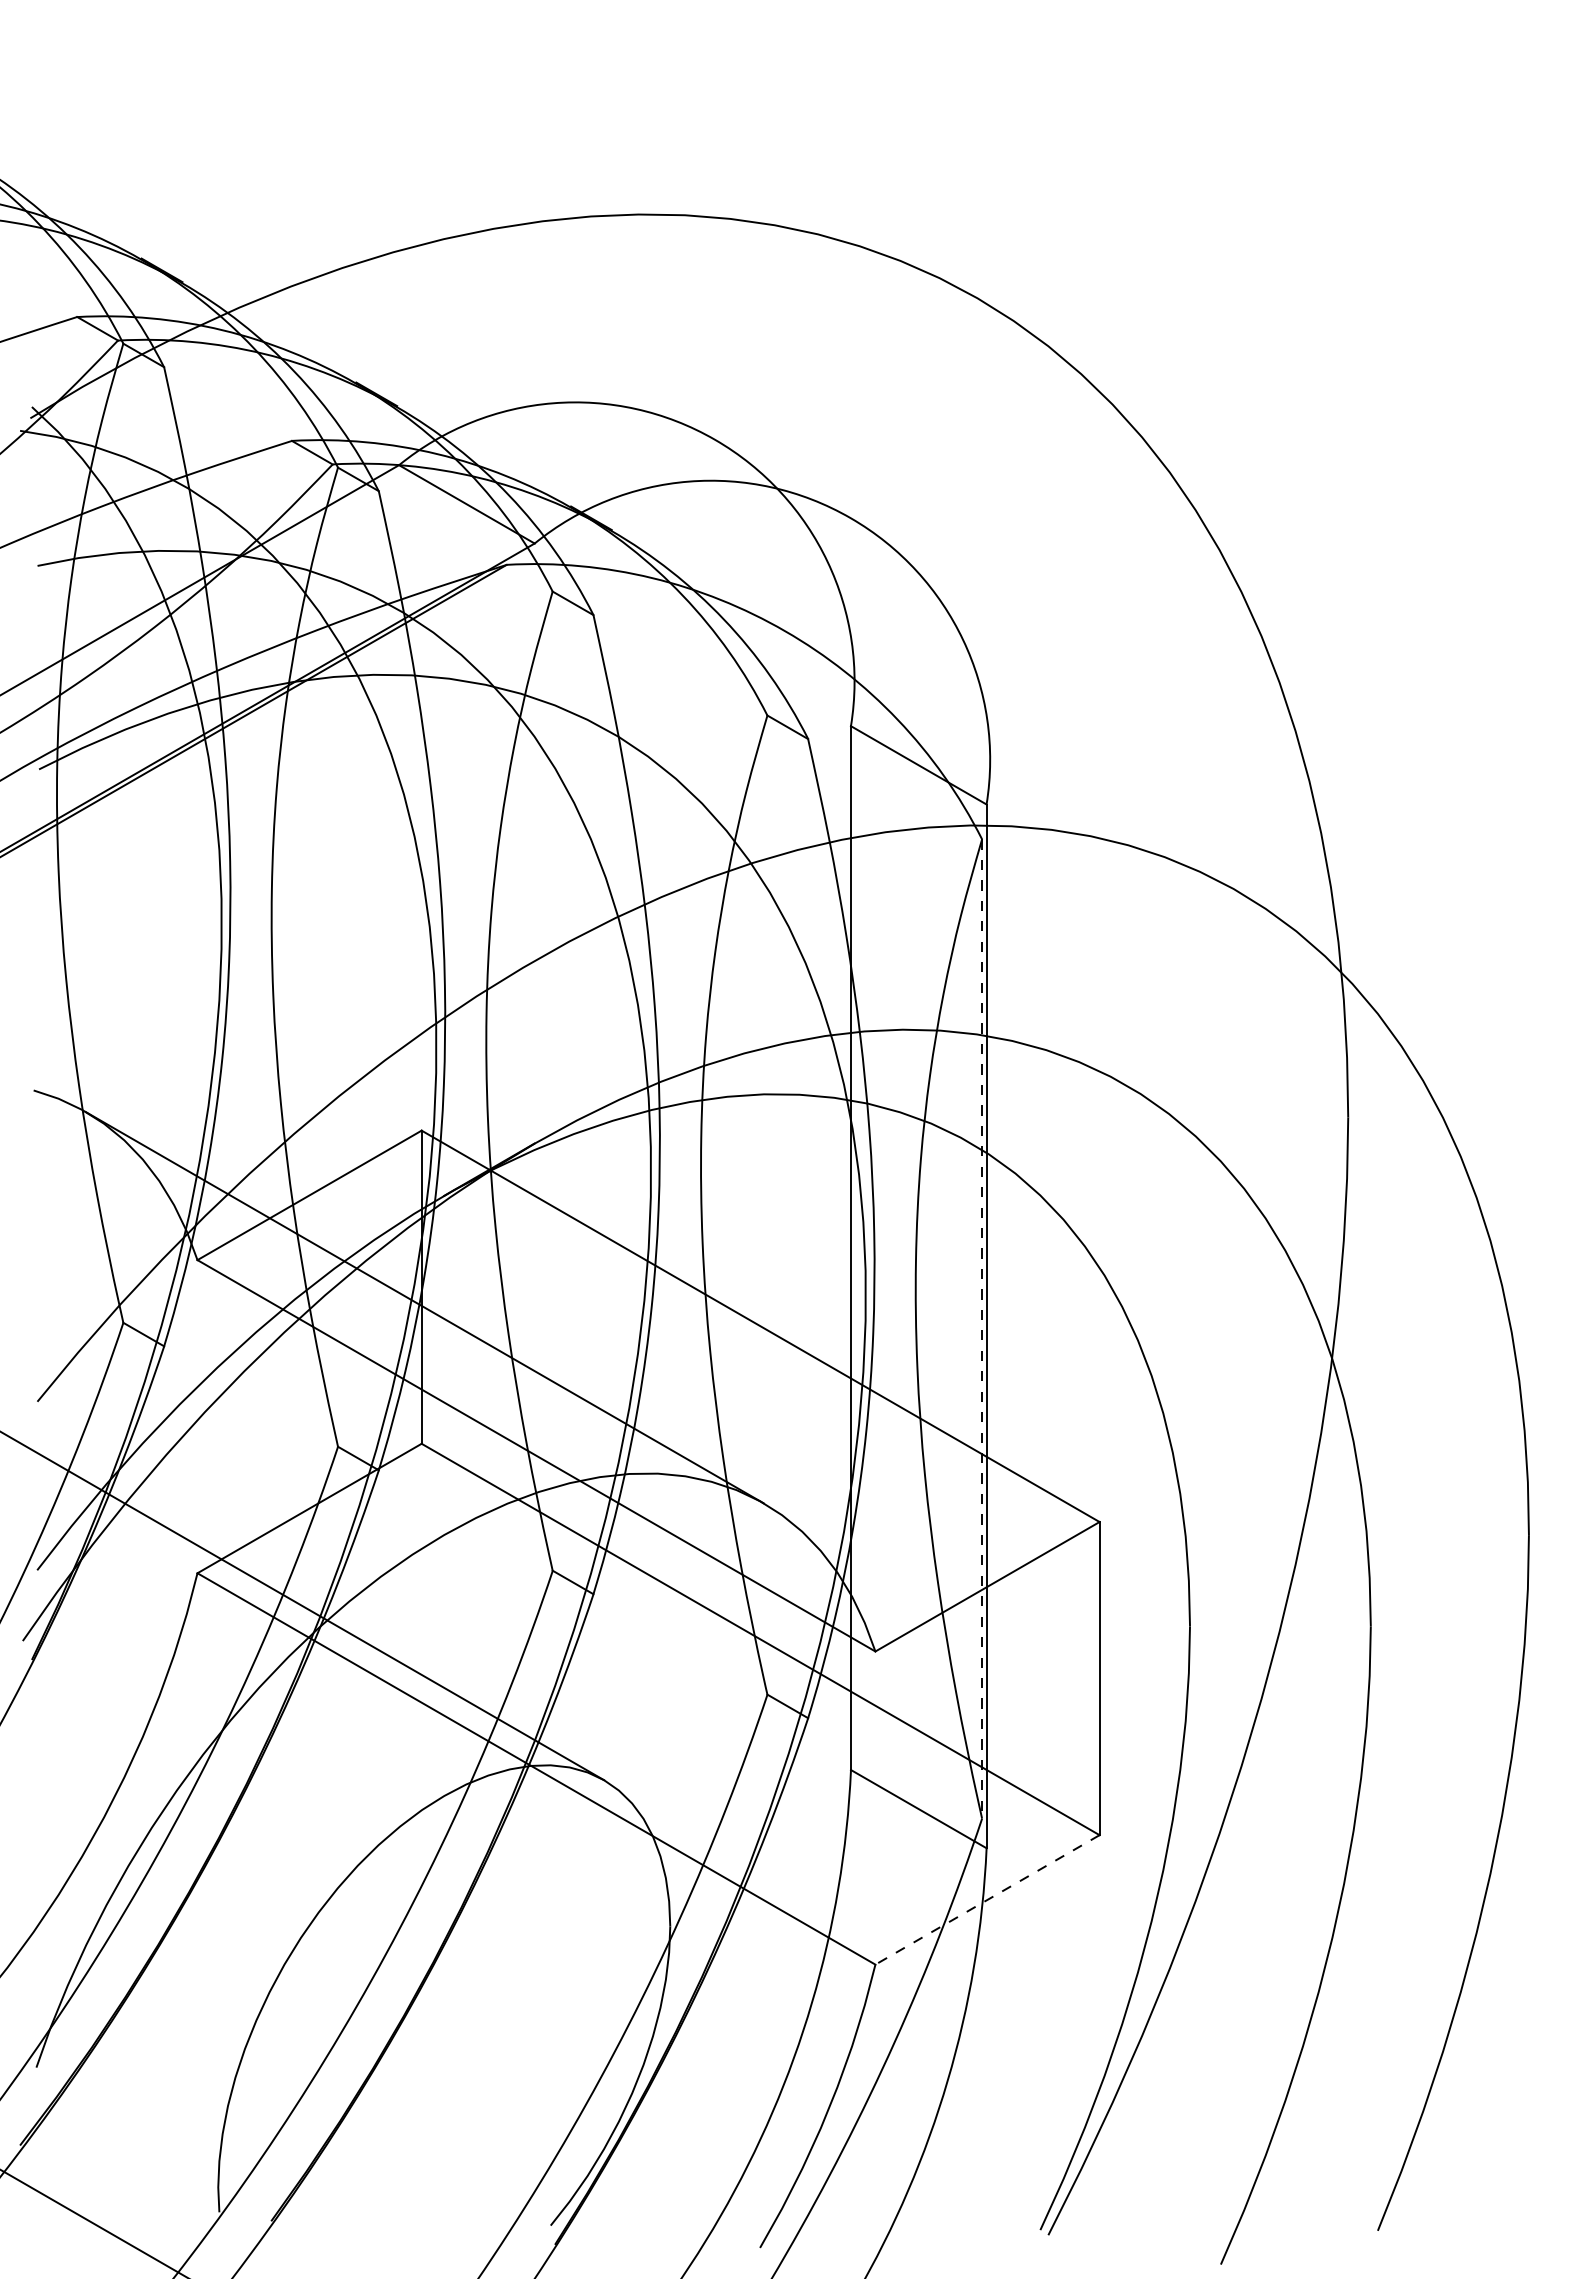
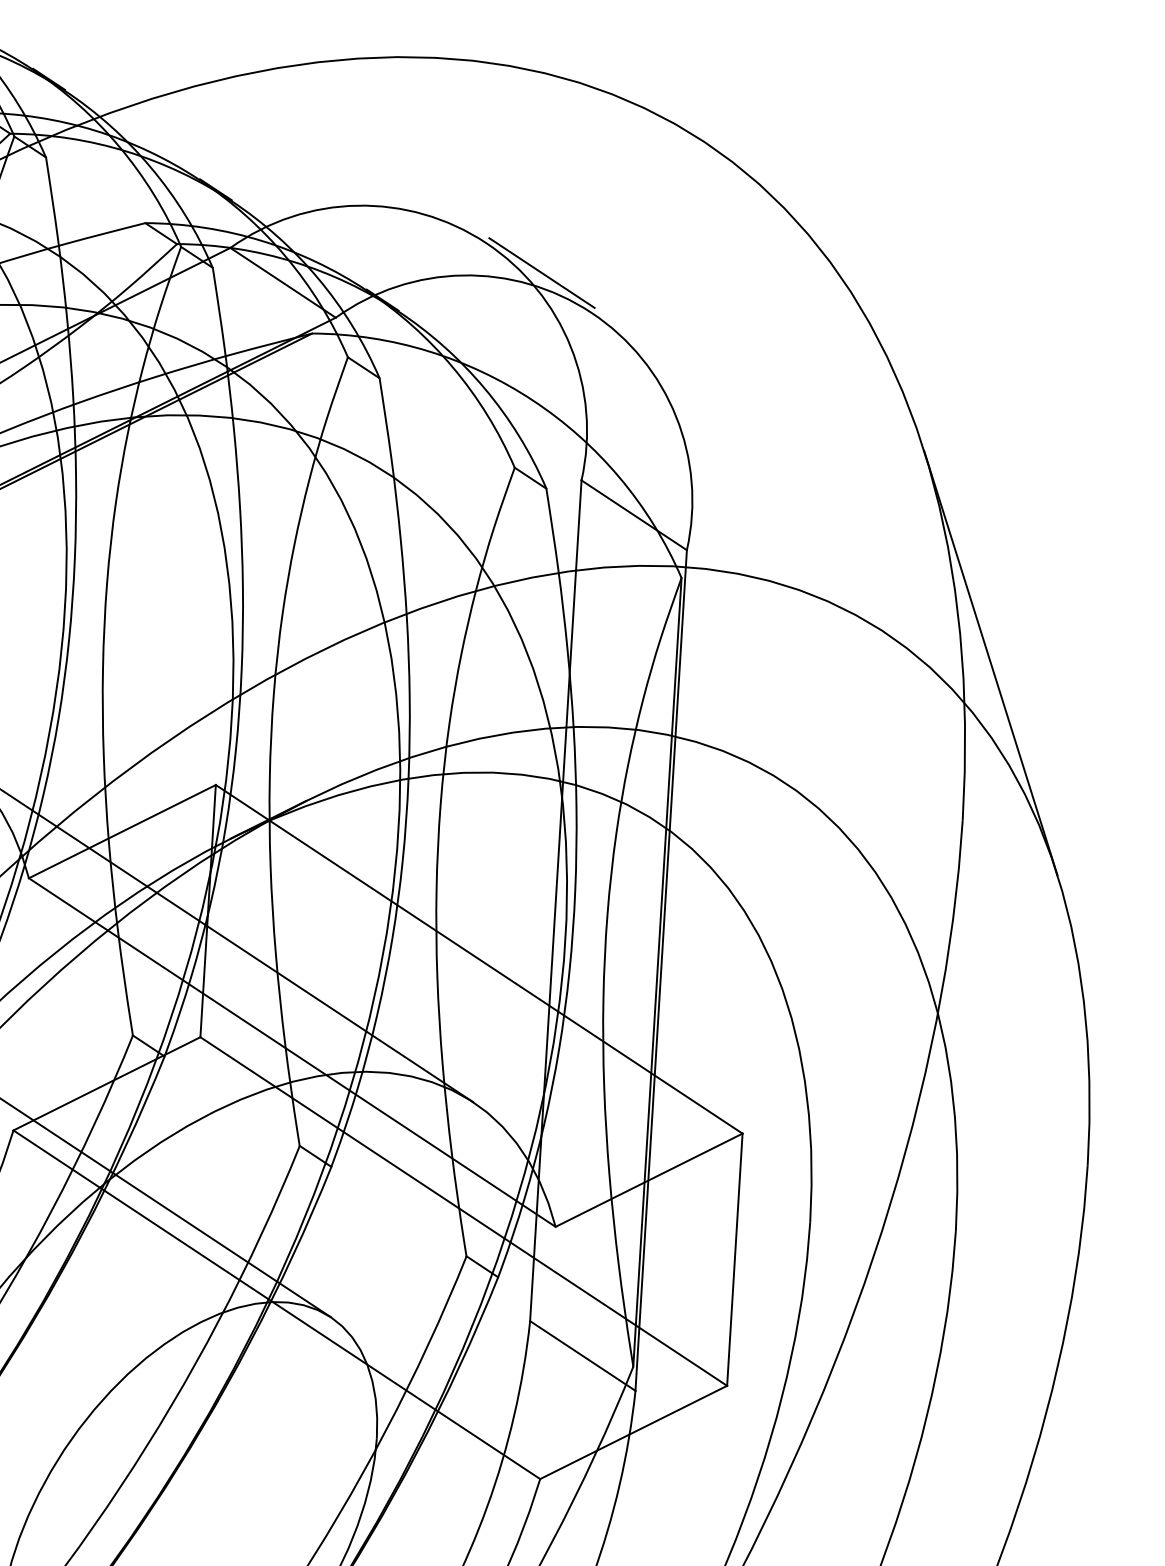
line: (786, 472) -> (542, 272), added
line: (1370, 920) -> (990, 662), added
line: (982, 1328) -> (657, 972), dashed -> solid
line: (987, 1900) -> (633, 1432), dashed -> solid

